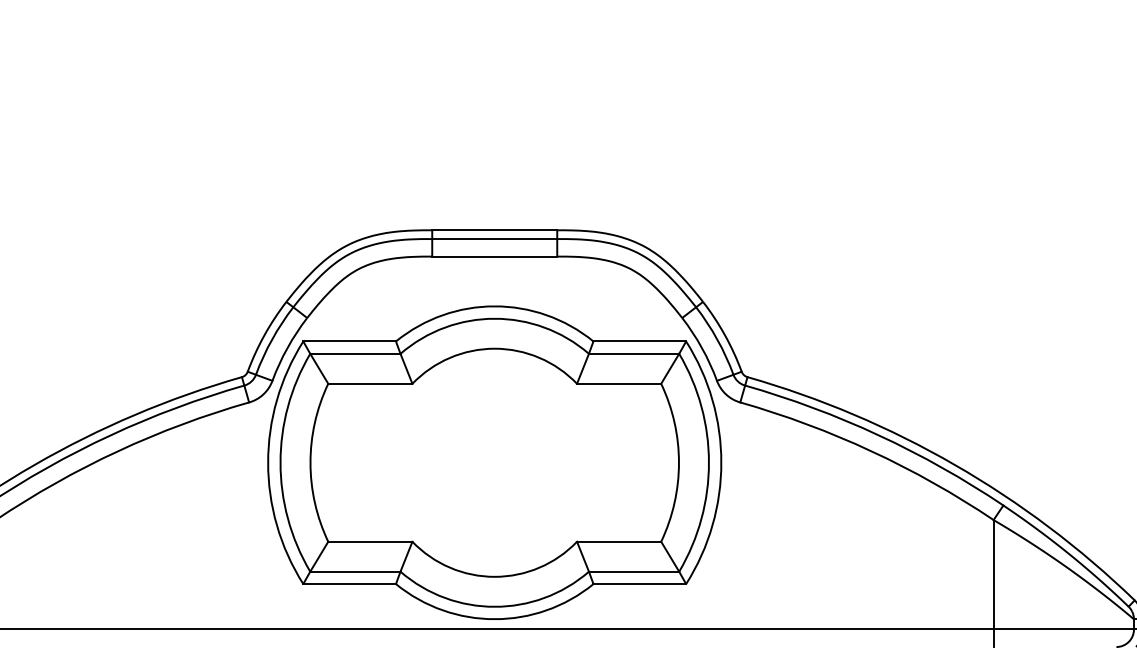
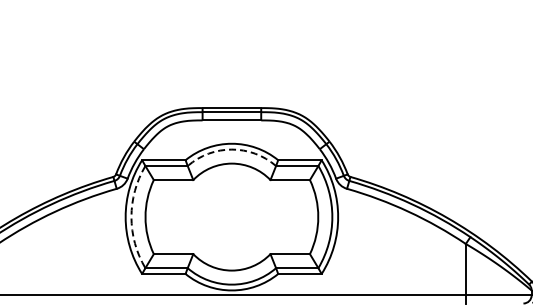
arc: (493, 318) -> (231, 149), solid -> dashed
arc: (280, 463) -> (131, 217), solid -> dashed

